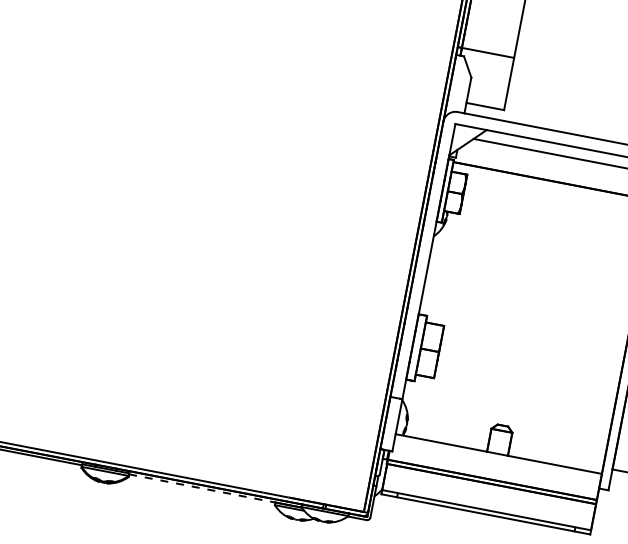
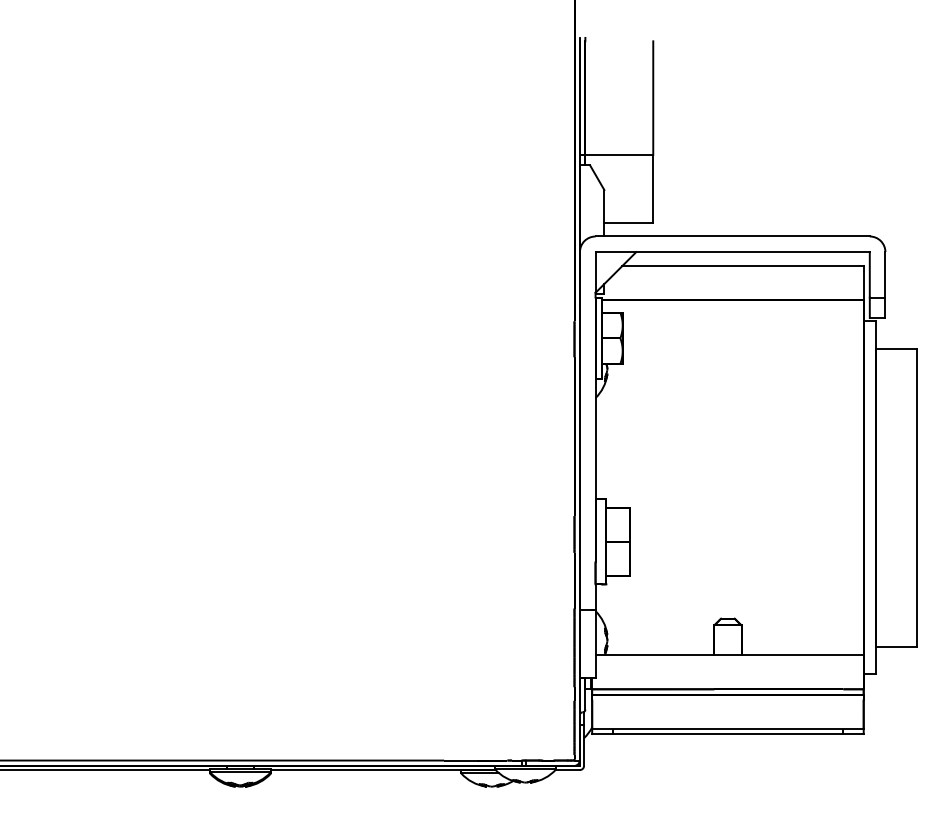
line: (202, 488) -> (366, 770), dashed -> solid

